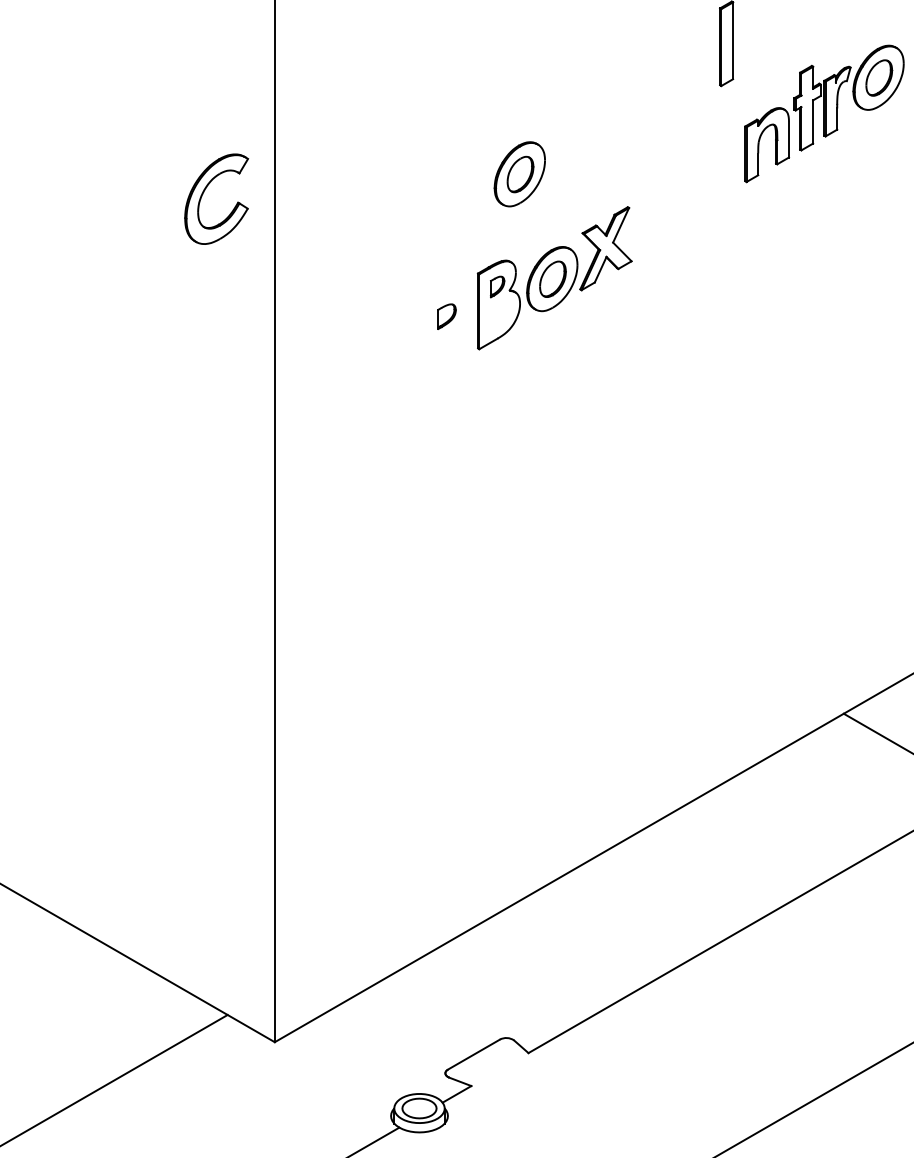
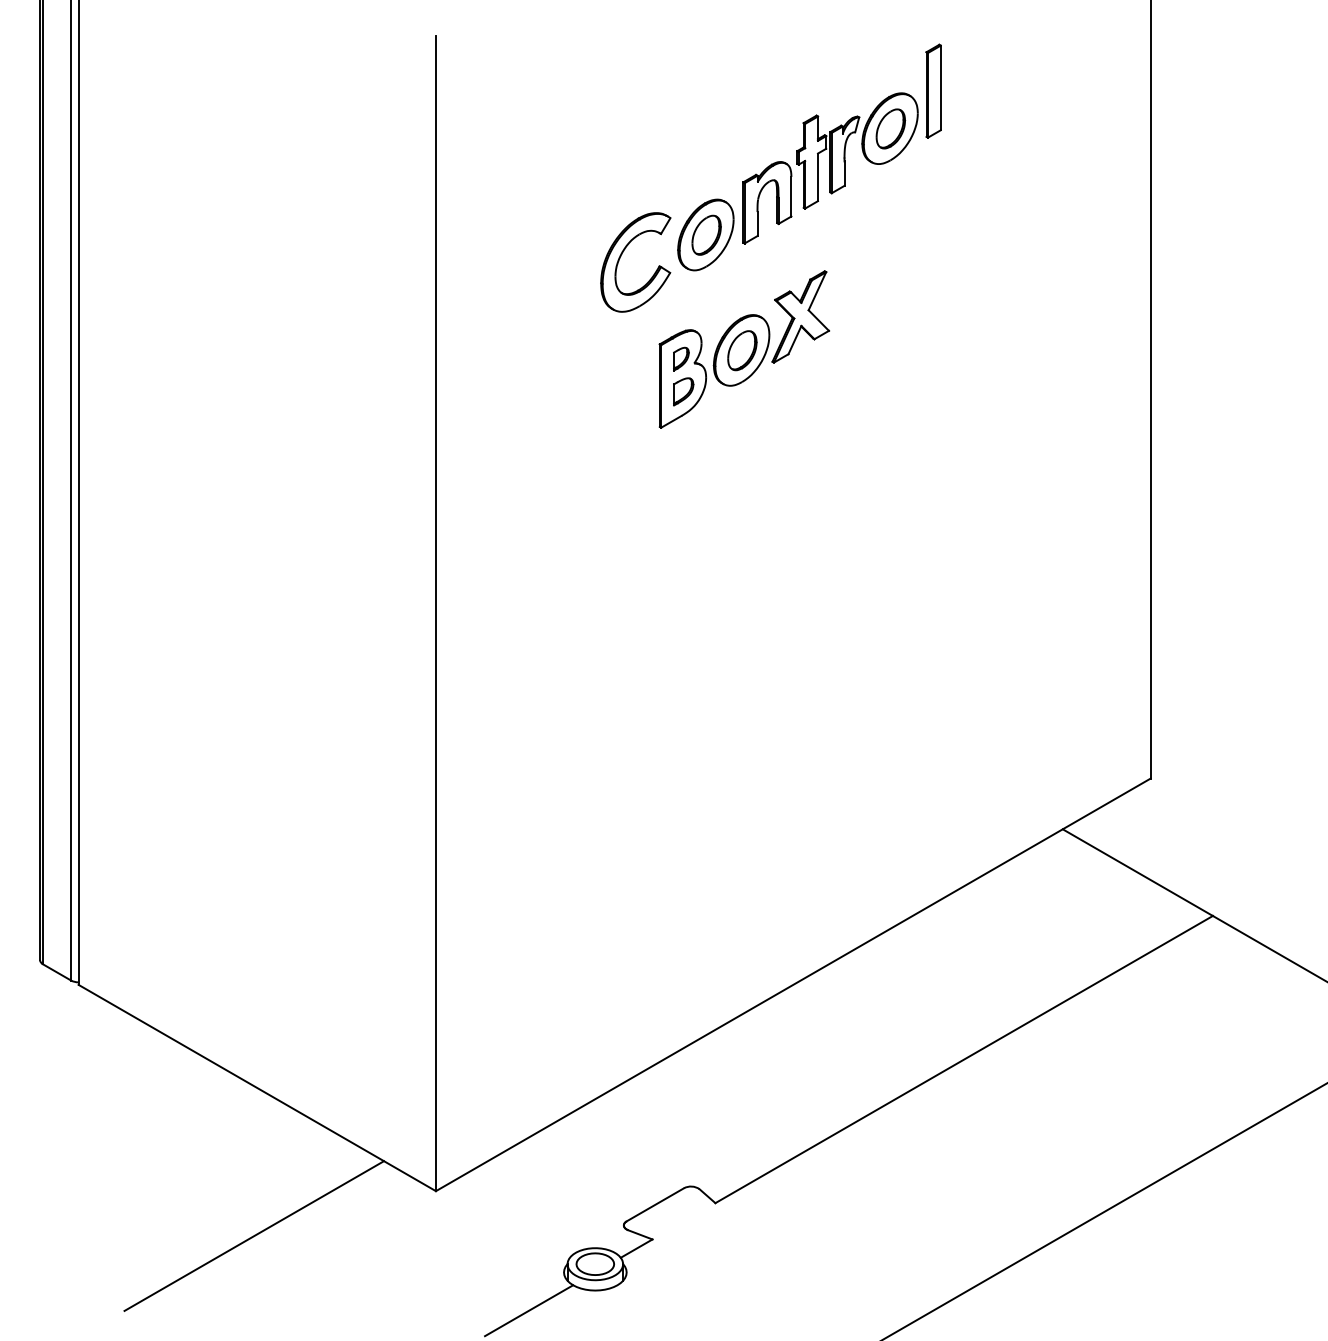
part: (824, 113) -> (830, 168), moved
part: (203, 193) -> (621, 256), moved
part: (446, 316) -> (683, 391), moved

